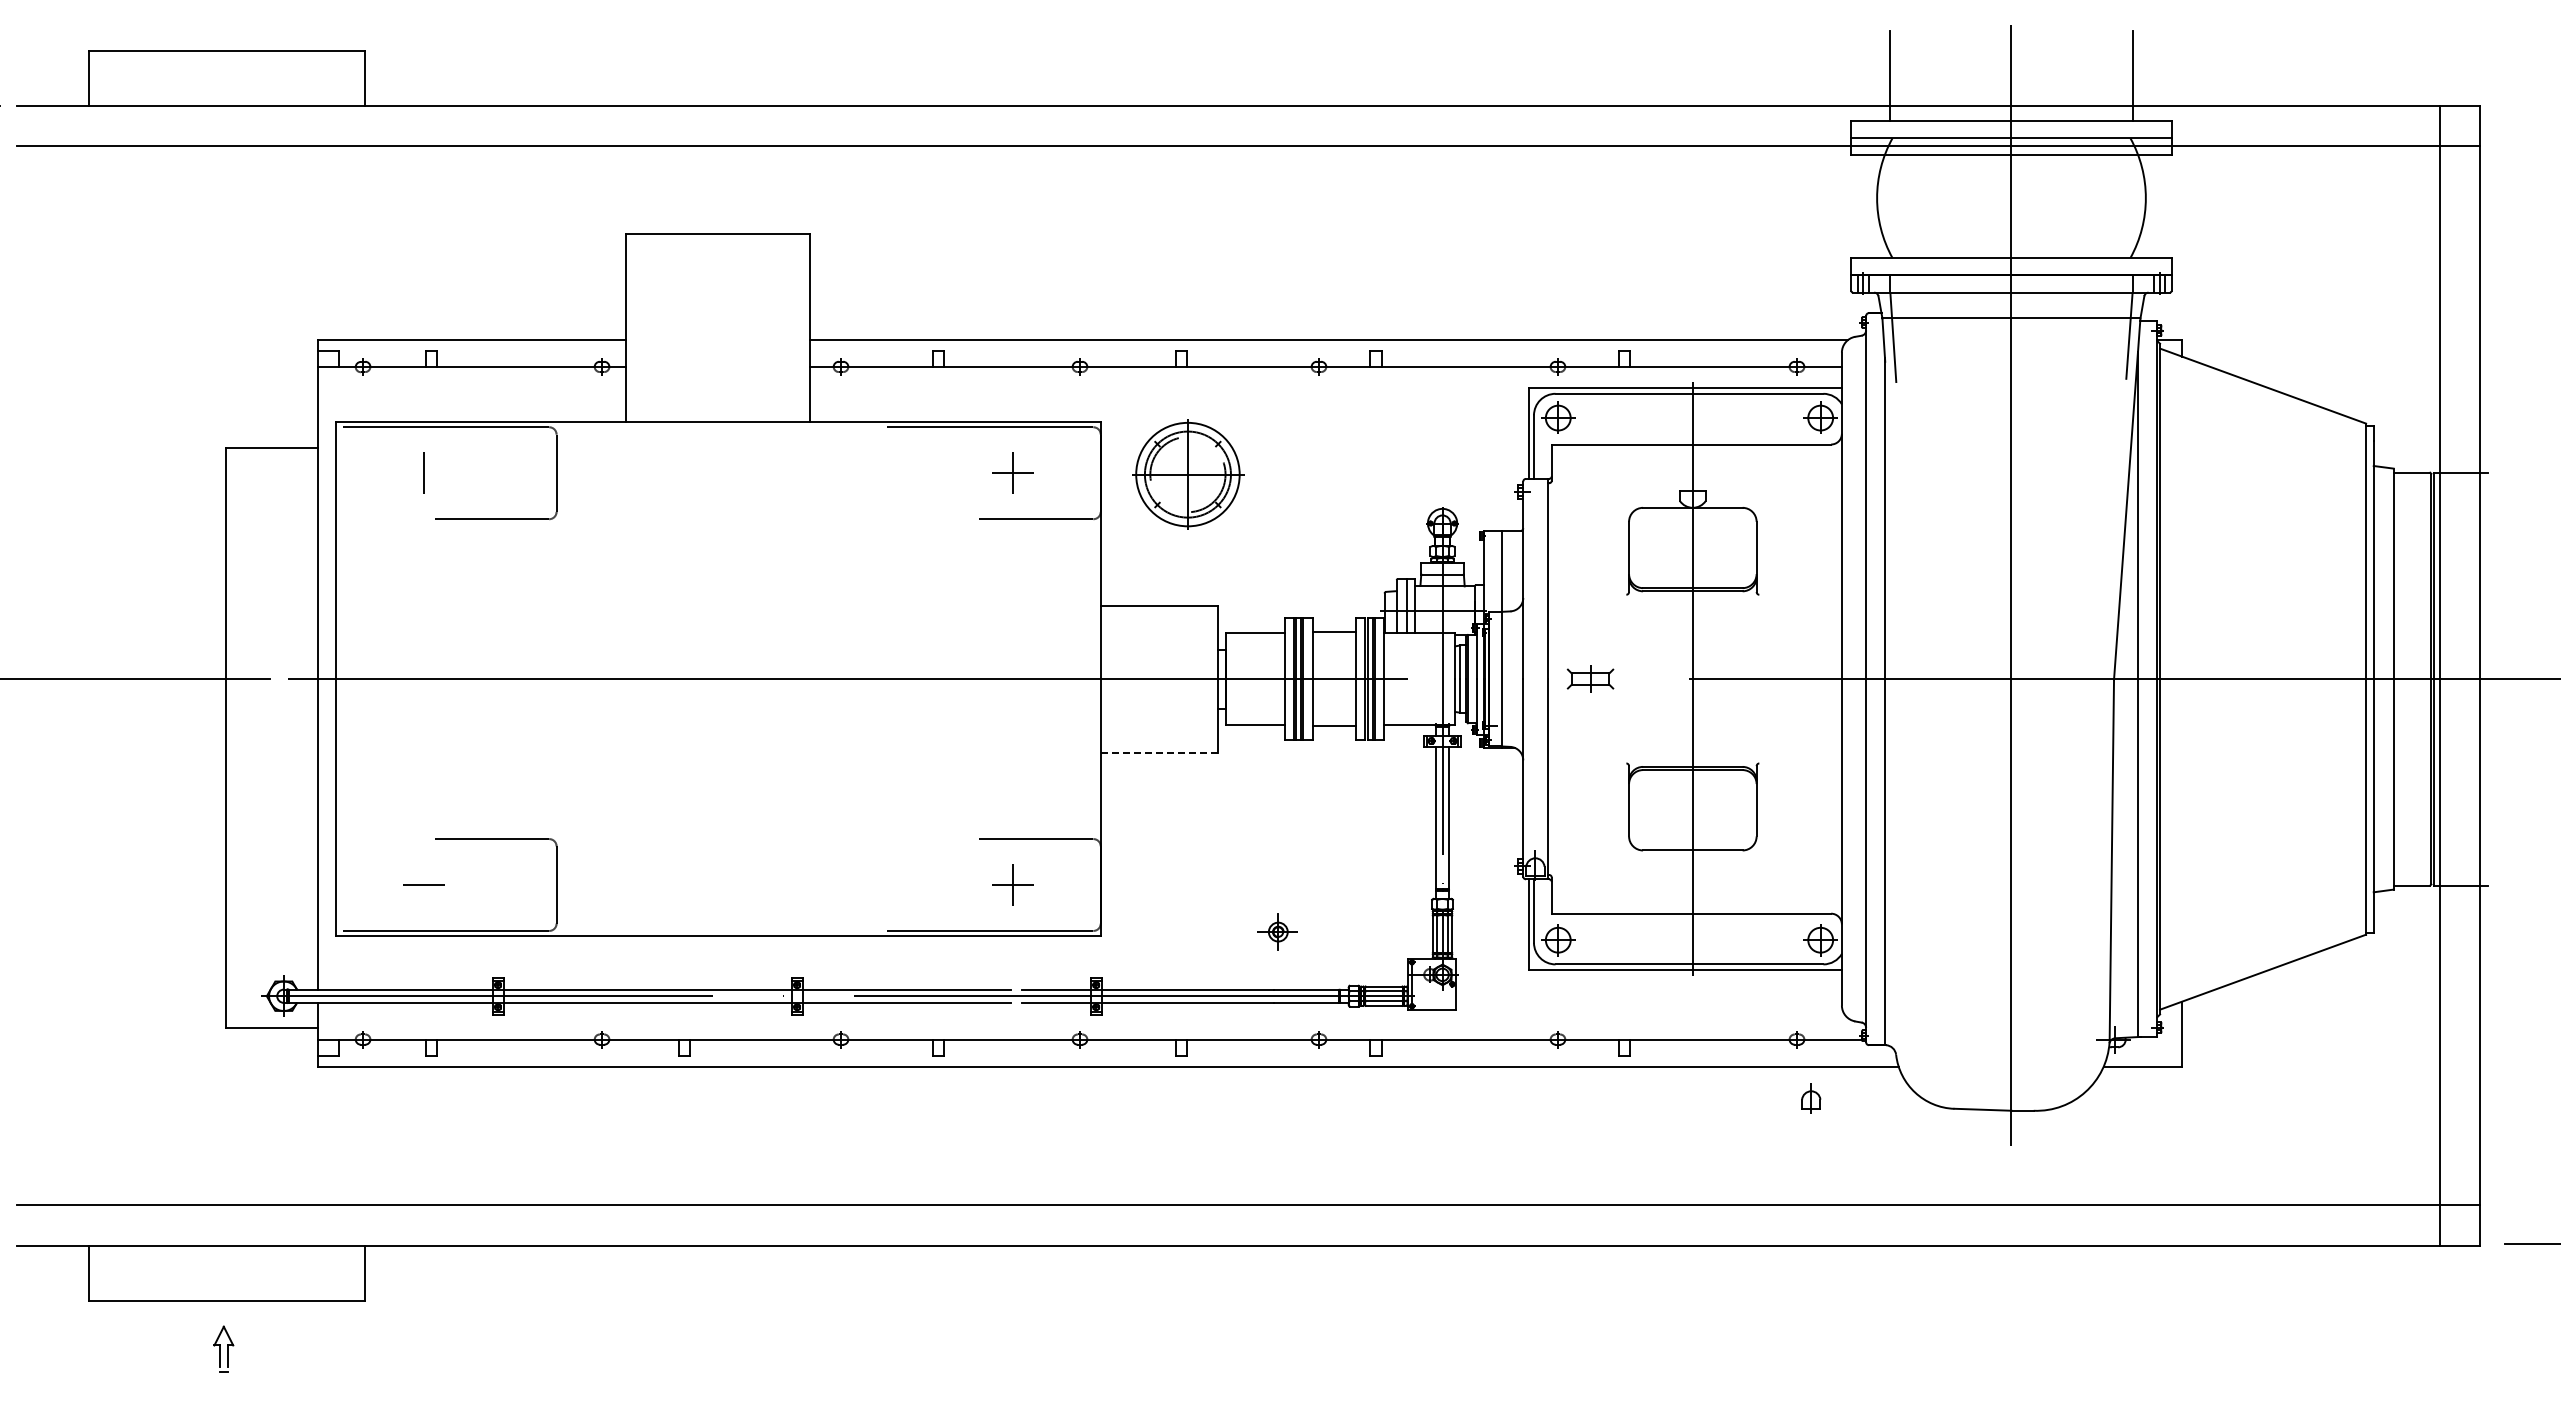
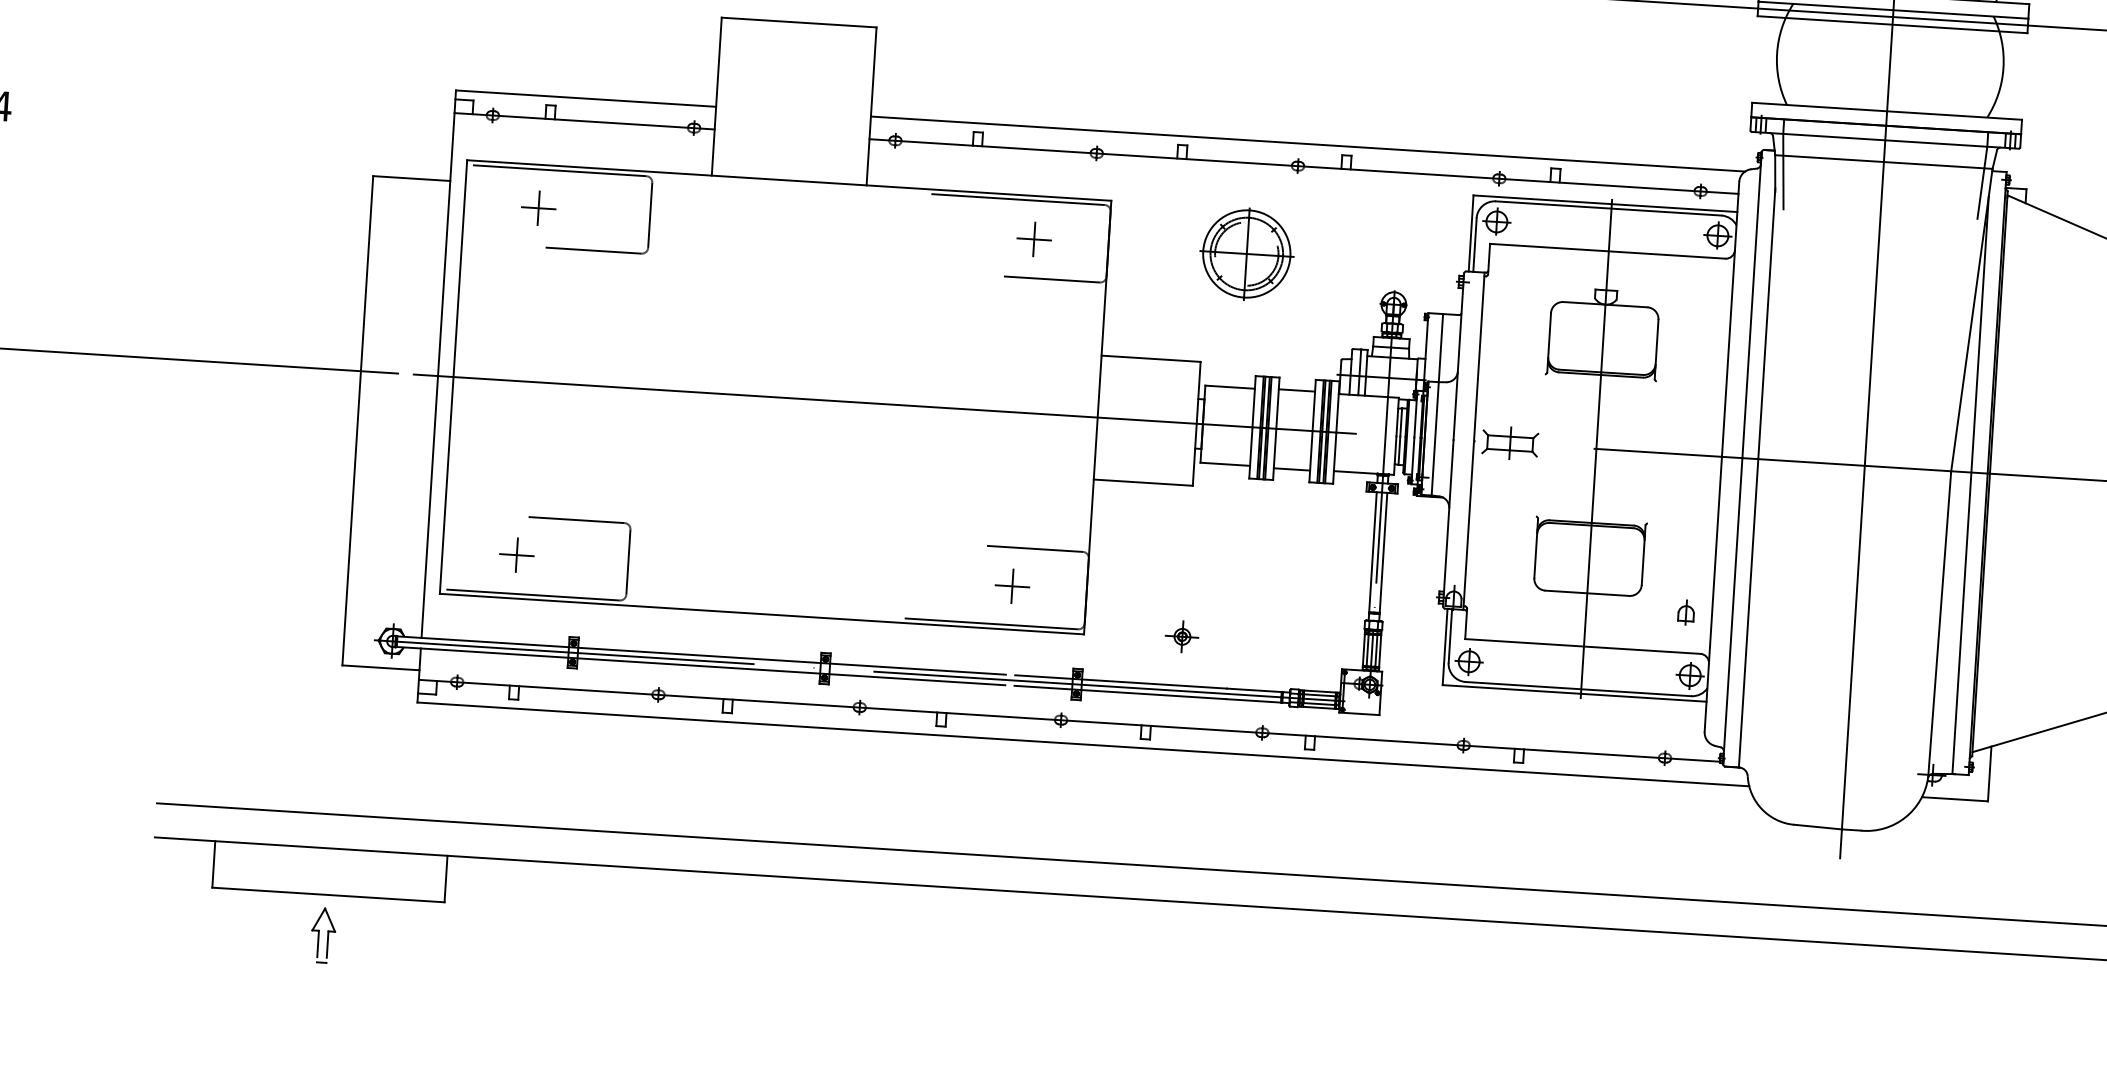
line: (424, 473) -> (538, 208), added
part: (1188, 474) -> (1247, 253), moved
part: (1590, 678) -> (1510, 443), size x1.43
line: (1159, 752) -> (1143, 482), dashed -> solid
line: (424, 885) -> (517, 555), added
part: (1277, 931) -> (1181, 636), moved
part: (1811, 1098) -> (1686, 612), moved
part: (223, 1348) -> (323, 934), size x1.43

